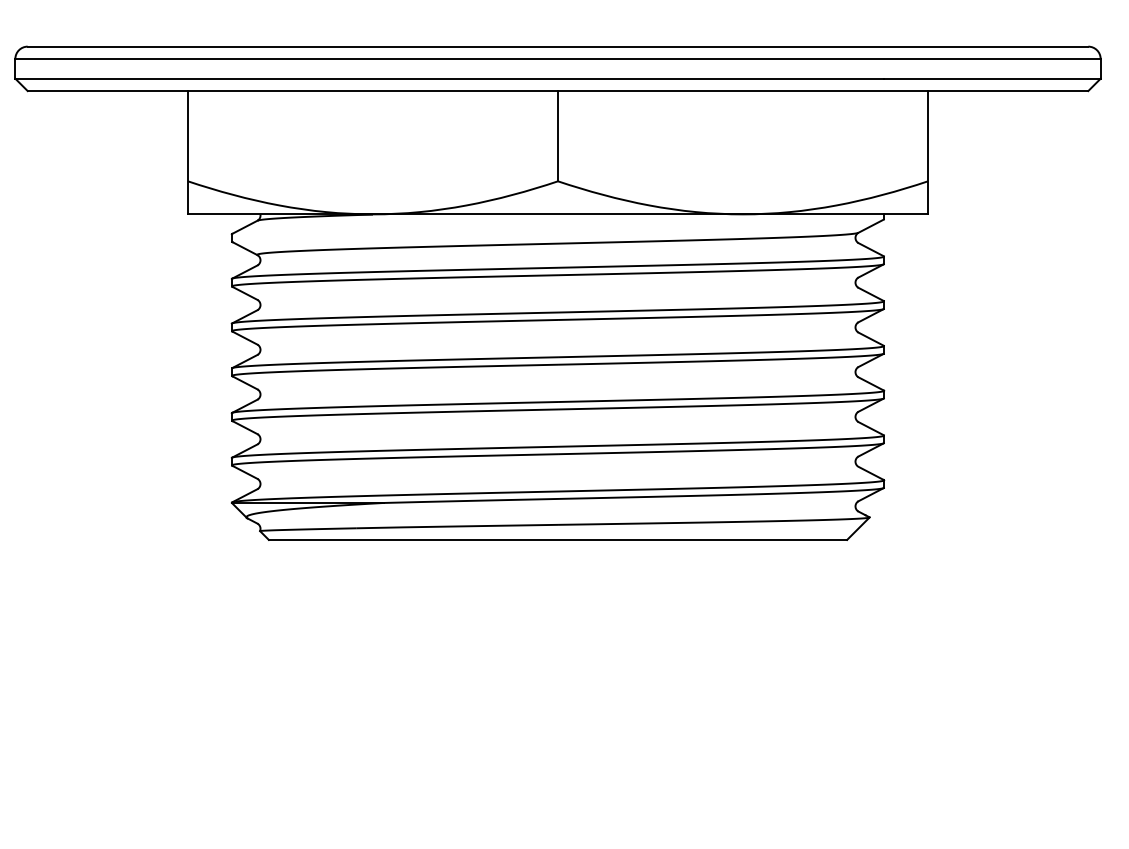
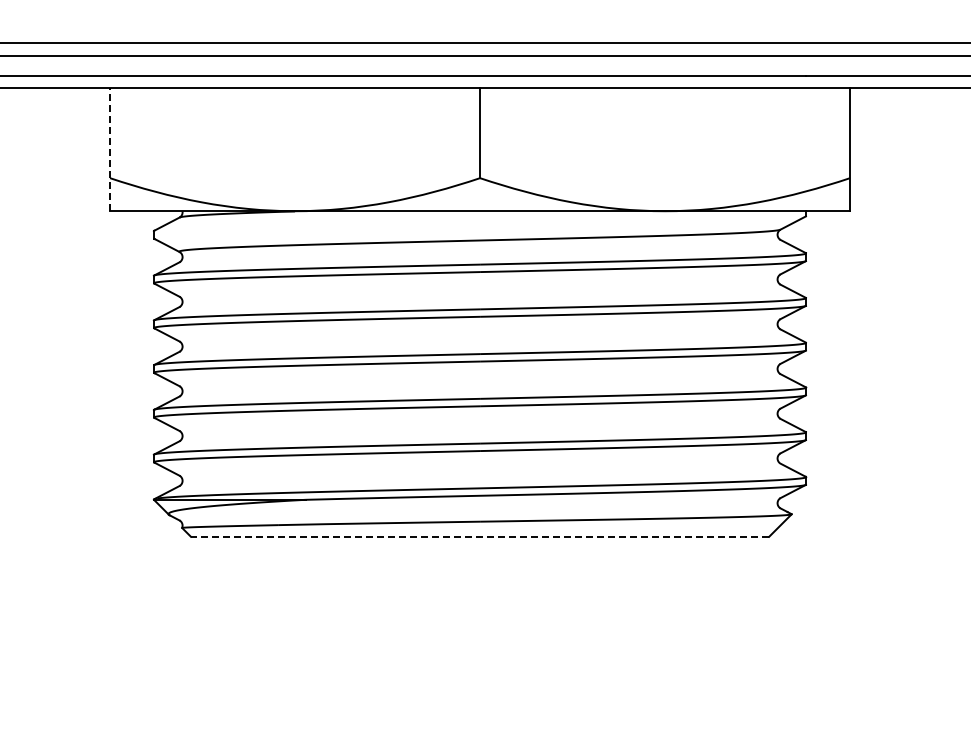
line: (188, 152) -> (110, 149), solid -> dashed
line: (557, 539) -> (479, 536), solid -> dashed

